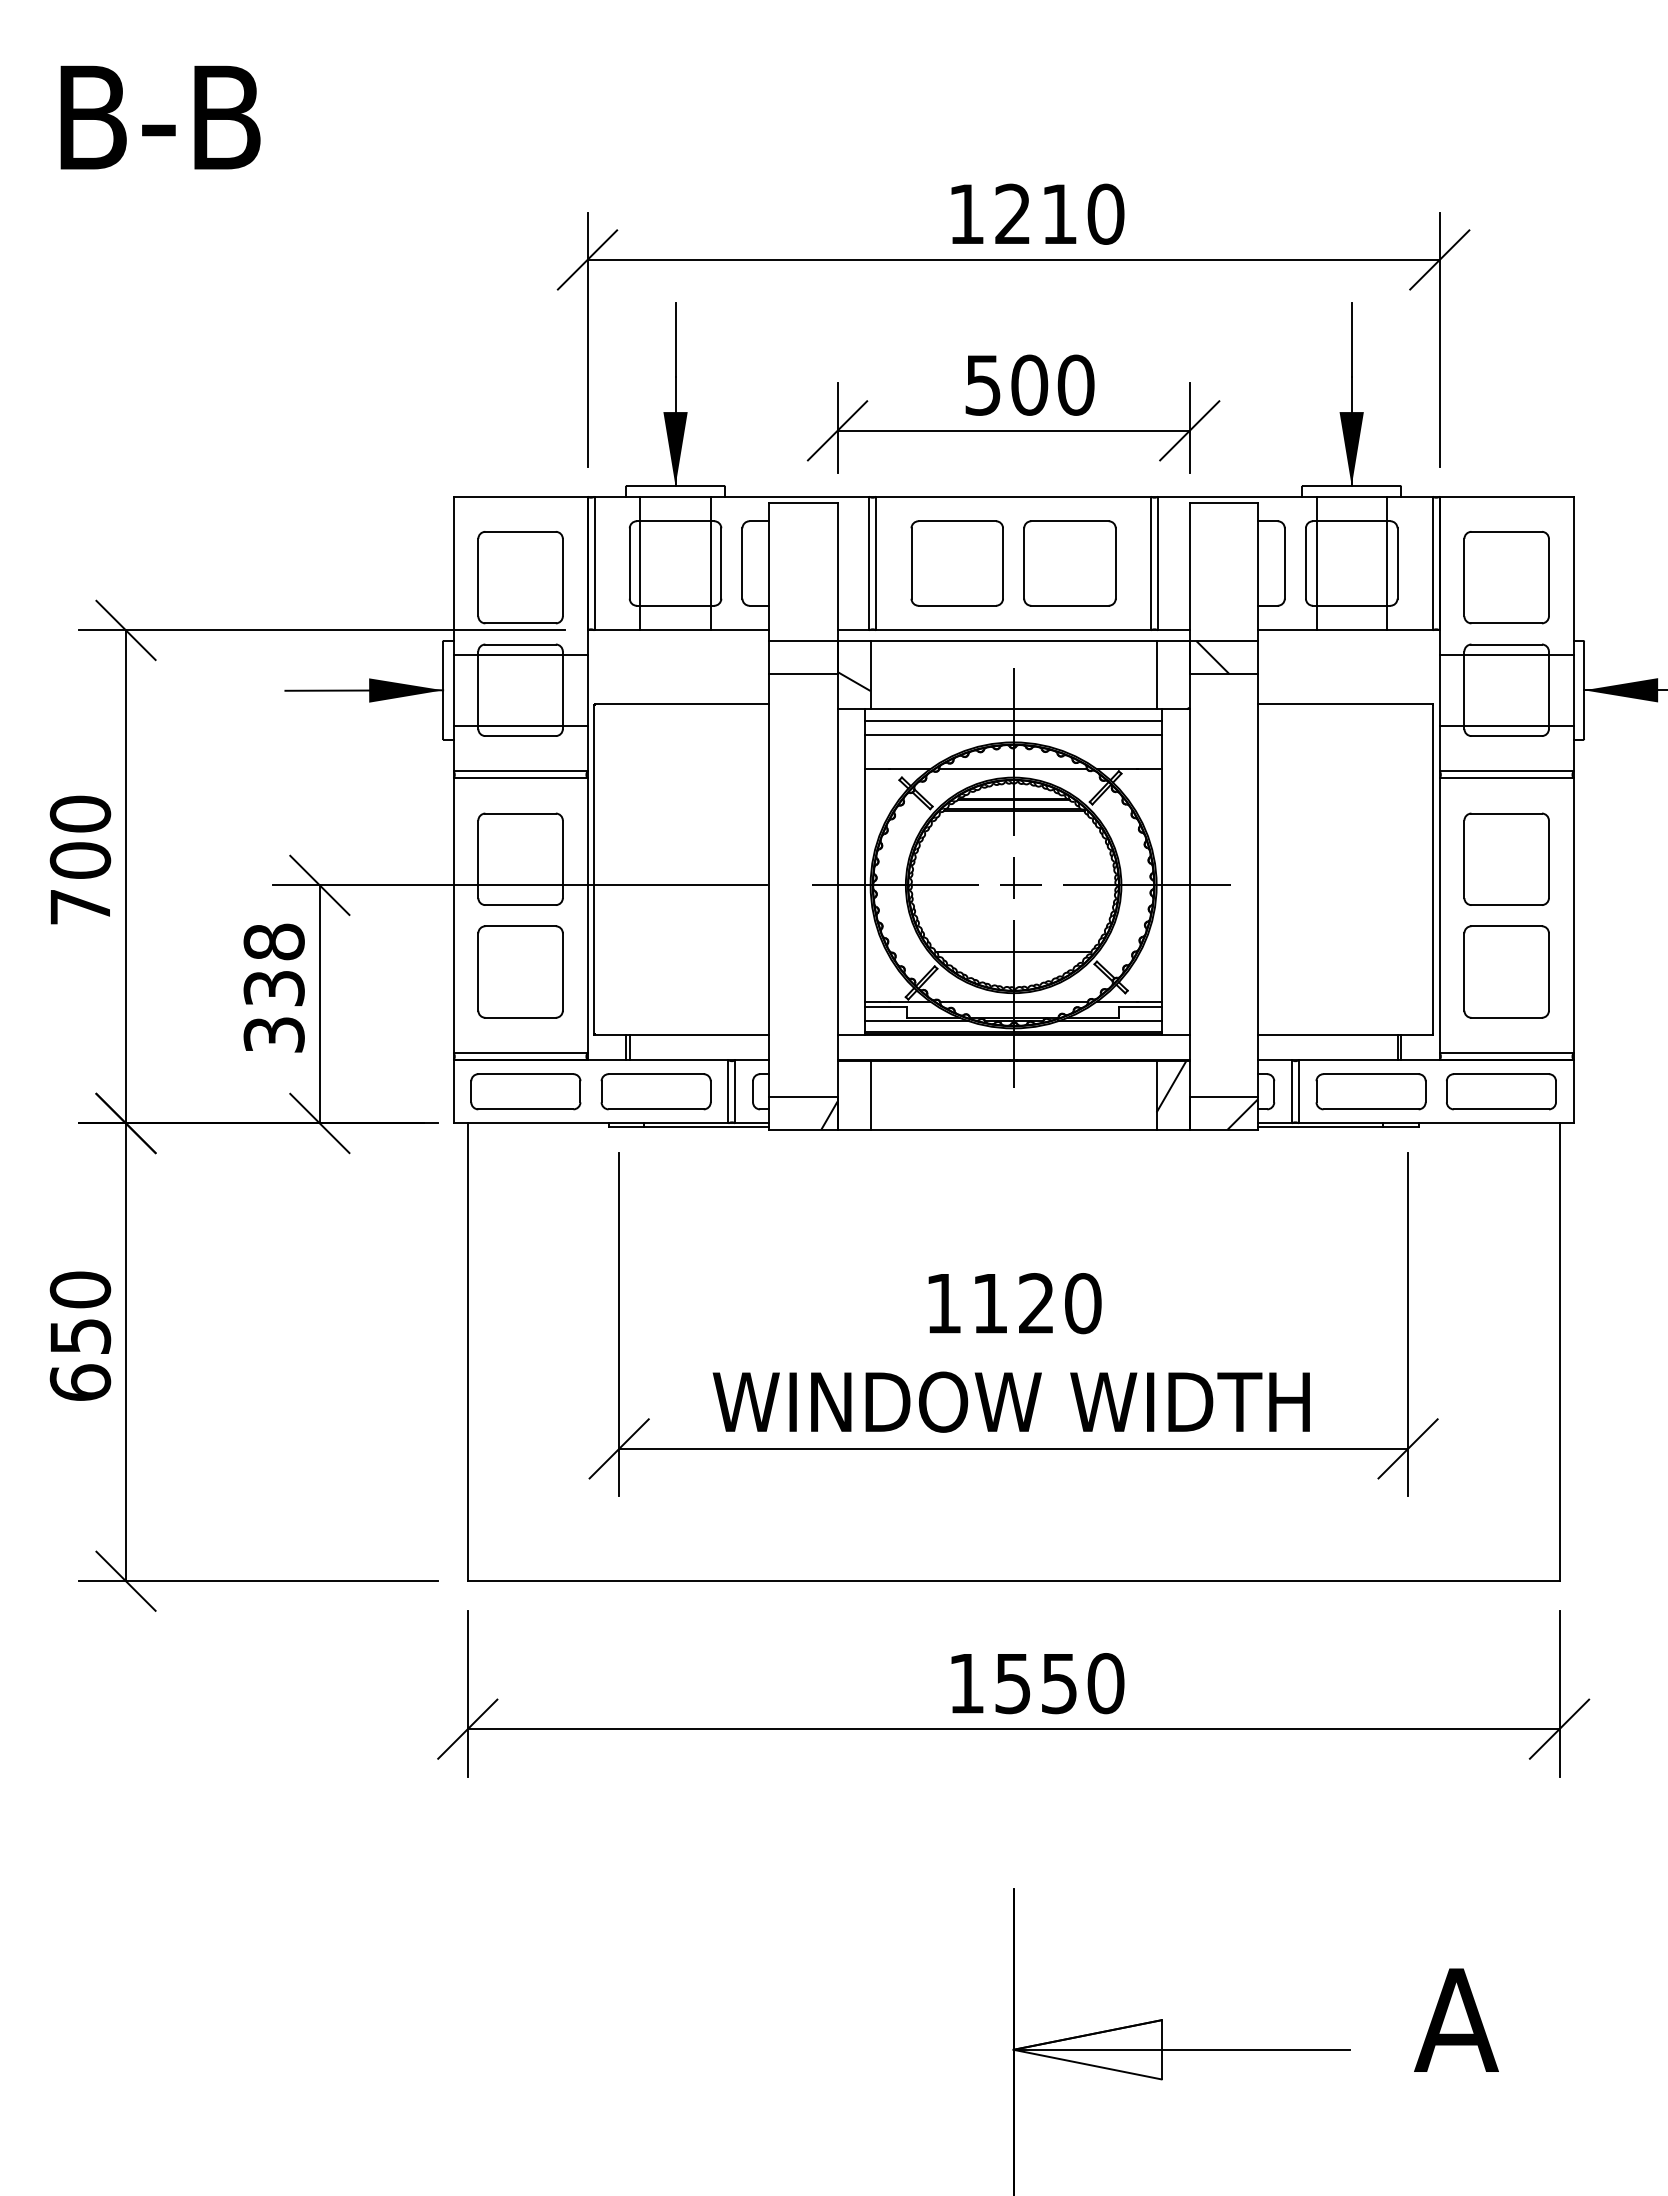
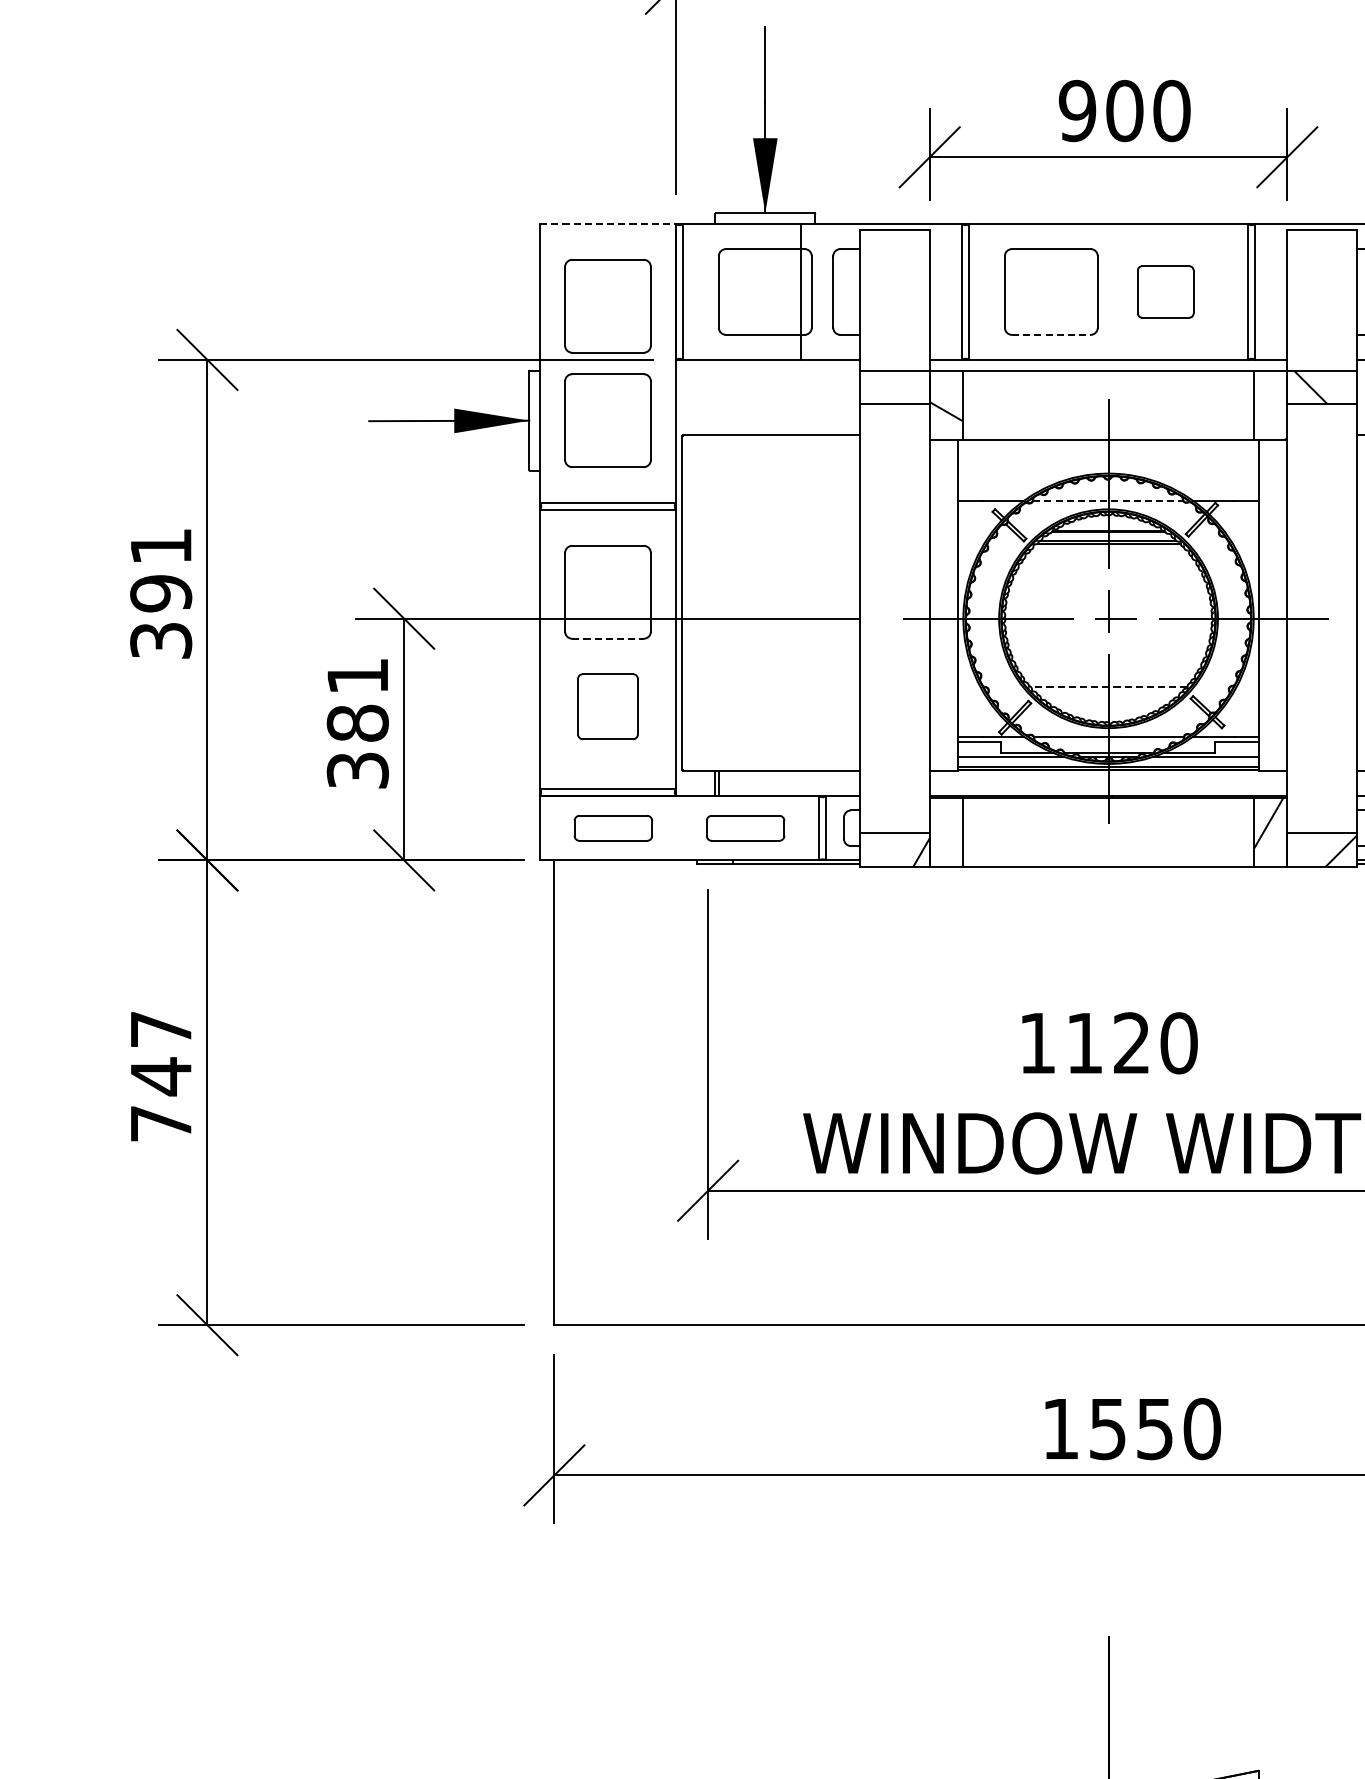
text: (982, 384) -> (1076, 110), 500 -> 900
line: (520, 496) -> (607, 223), solid -> dashed
line: (640, 563) -> (729, 291), removed
part: (1069, 563) -> (1165, 291), size x0.6
line: (957, 605) -> (1051, 334), solid -> dashed
line: (520, 655) -> (607, 385), removed
line: (1013, 720) -> (1108, 451), removed
line: (520, 725) -> (607, 456), removed
line: (1013, 735) -> (1108, 466), removed
line: (1013, 769) -> (1108, 501), solid -> dashed
text: (80, 859) -> (161, 592), 700 -> 391
line: (521, 905) -> (608, 639), solid -> dashed
line: (1013, 952) -> (1108, 686), solid -> dashed
text: (273, 964) -> (357, 699), 338 -> 381
part: (520, 971) -> (607, 706), size x0.7
part: (525, 1091) -> (612, 827), size x0.7
part: (655, 1091) -> (744, 827), size x0.7
text: (80, 1335) -> (161, 1075), 650 -> 747

